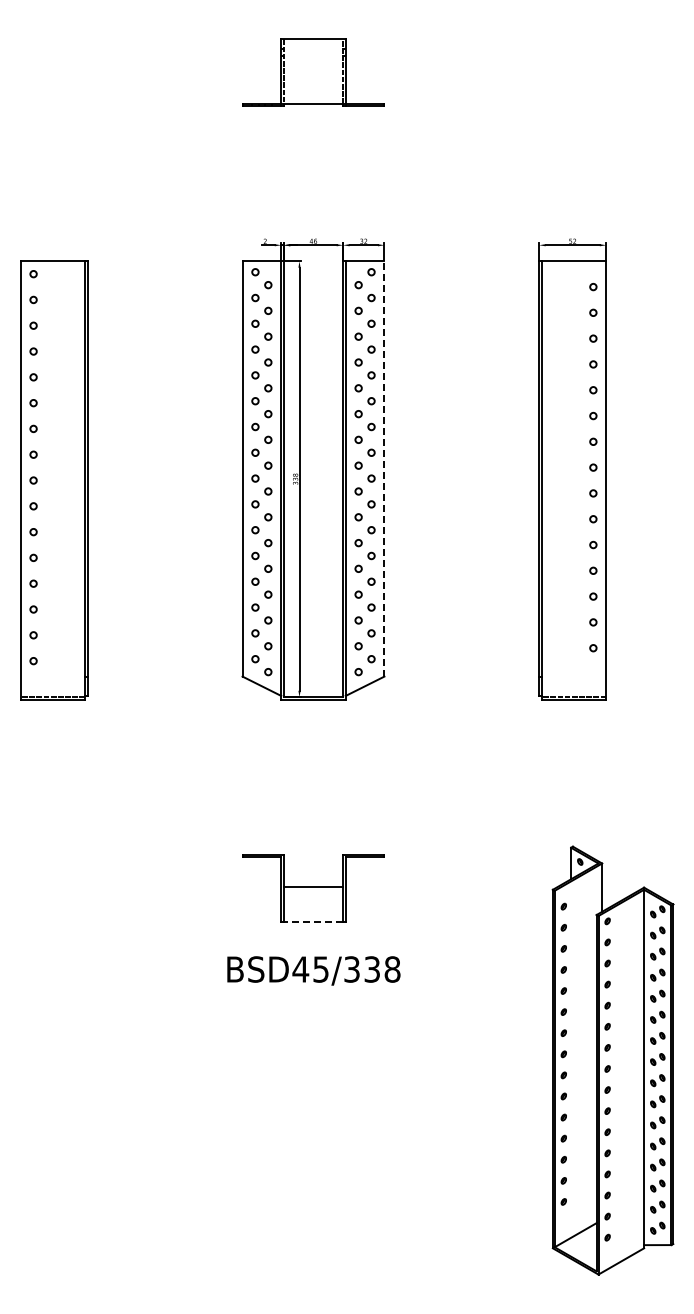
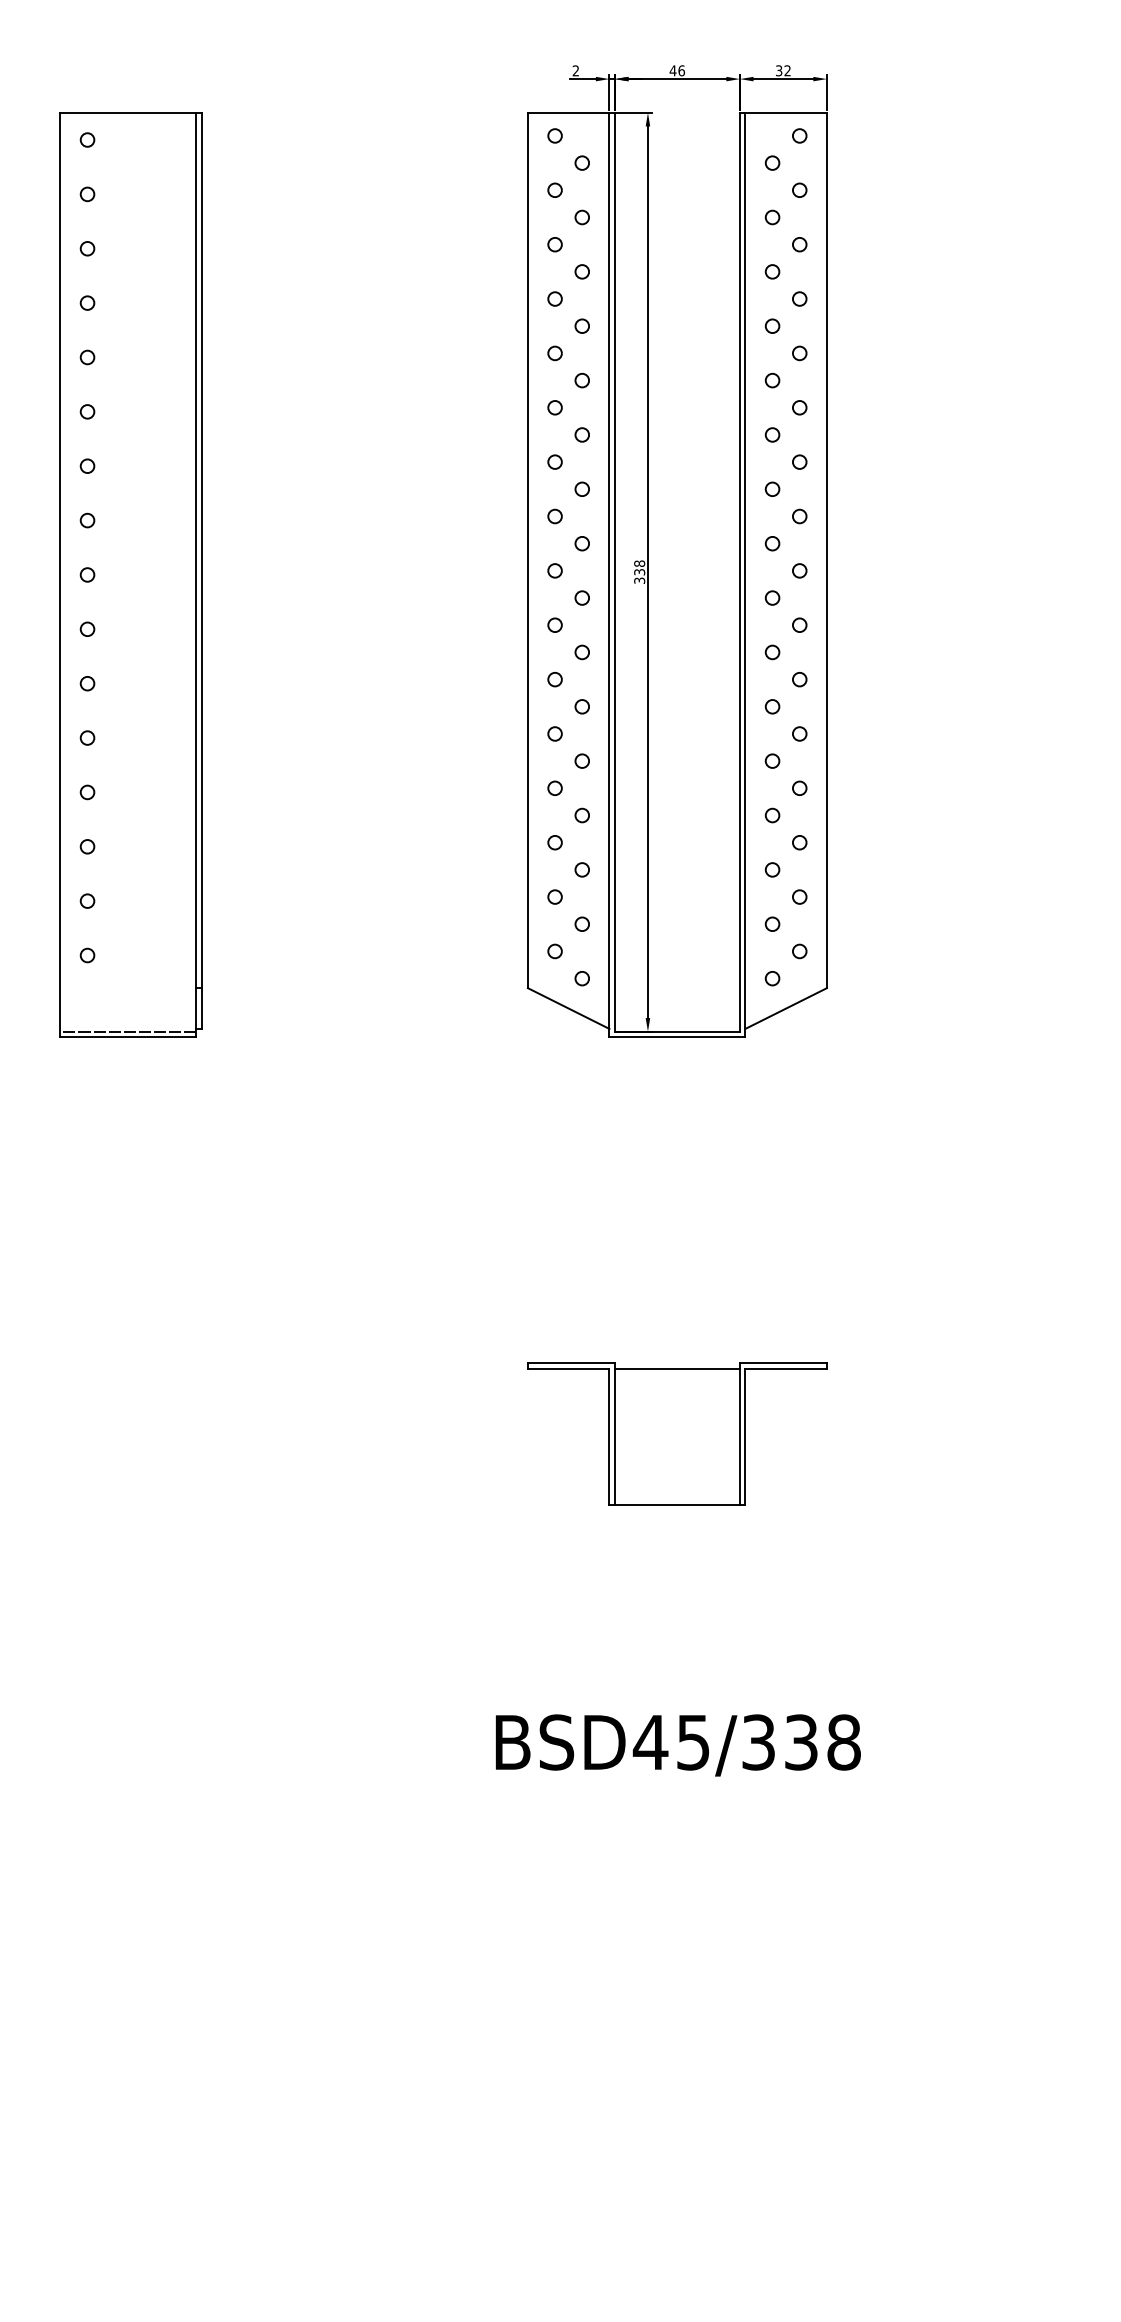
line: (384, 468) -> (827, 549), dashed -> solid
line: (313, 887) -> (677, 1369), moved
line: (313, 921) -> (677, 1504), dashed -> solid
text: (313, 970) -> (677, 1744), moved

